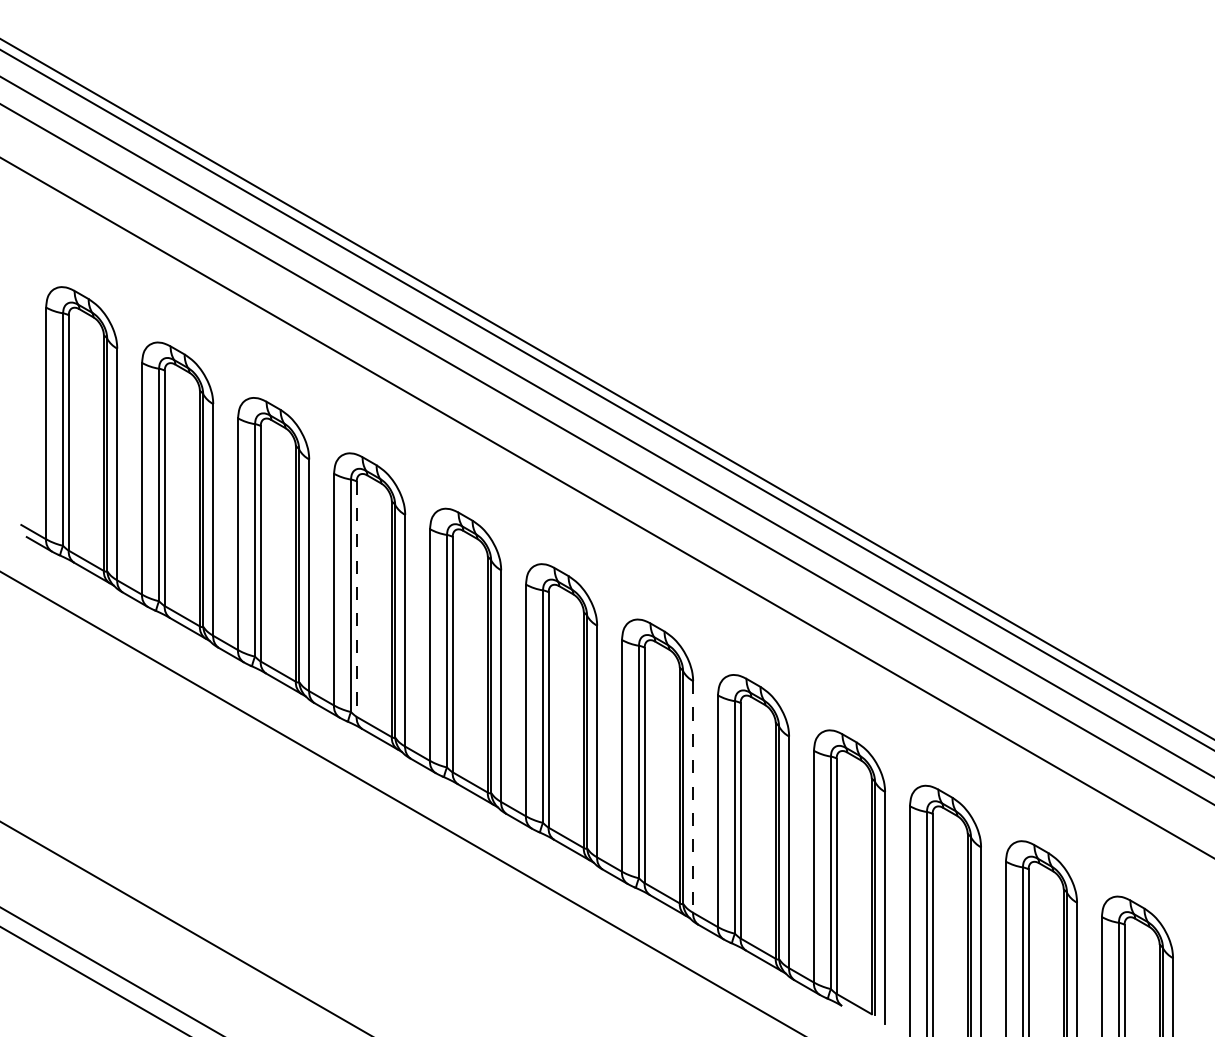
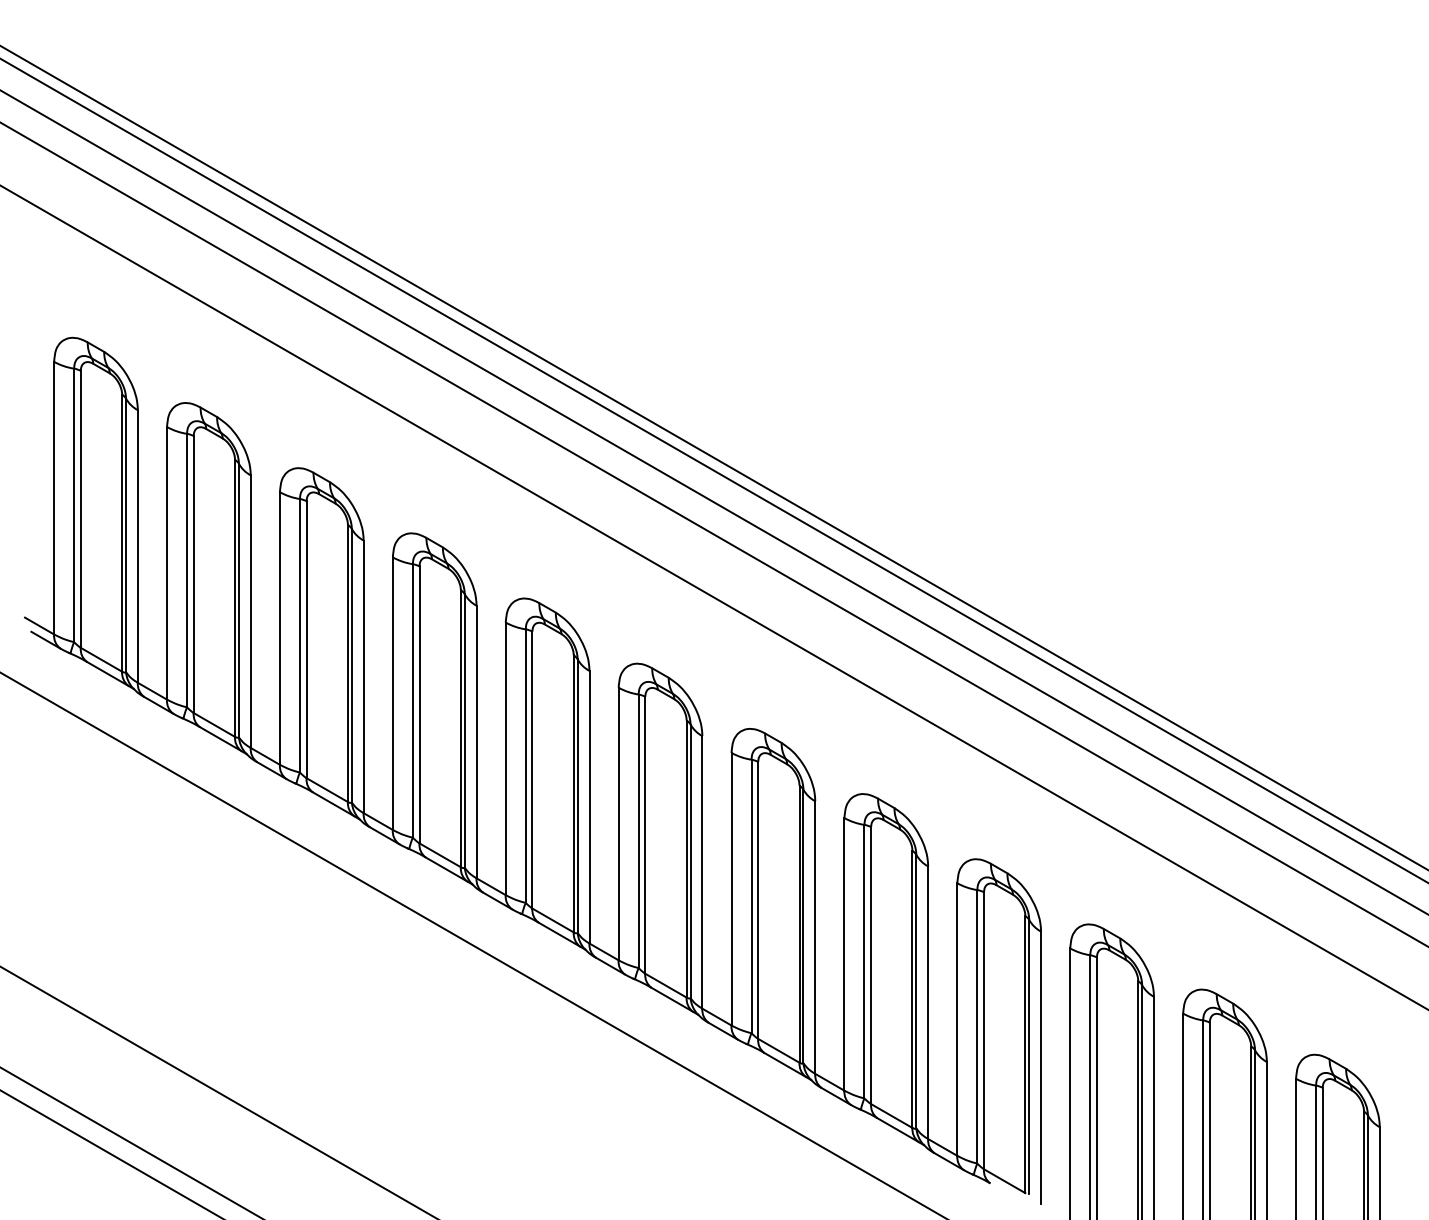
line: (356, 599) -> (419, 705), dashed -> solid
line: (693, 796) -> (815, 937), dashed -> solid

